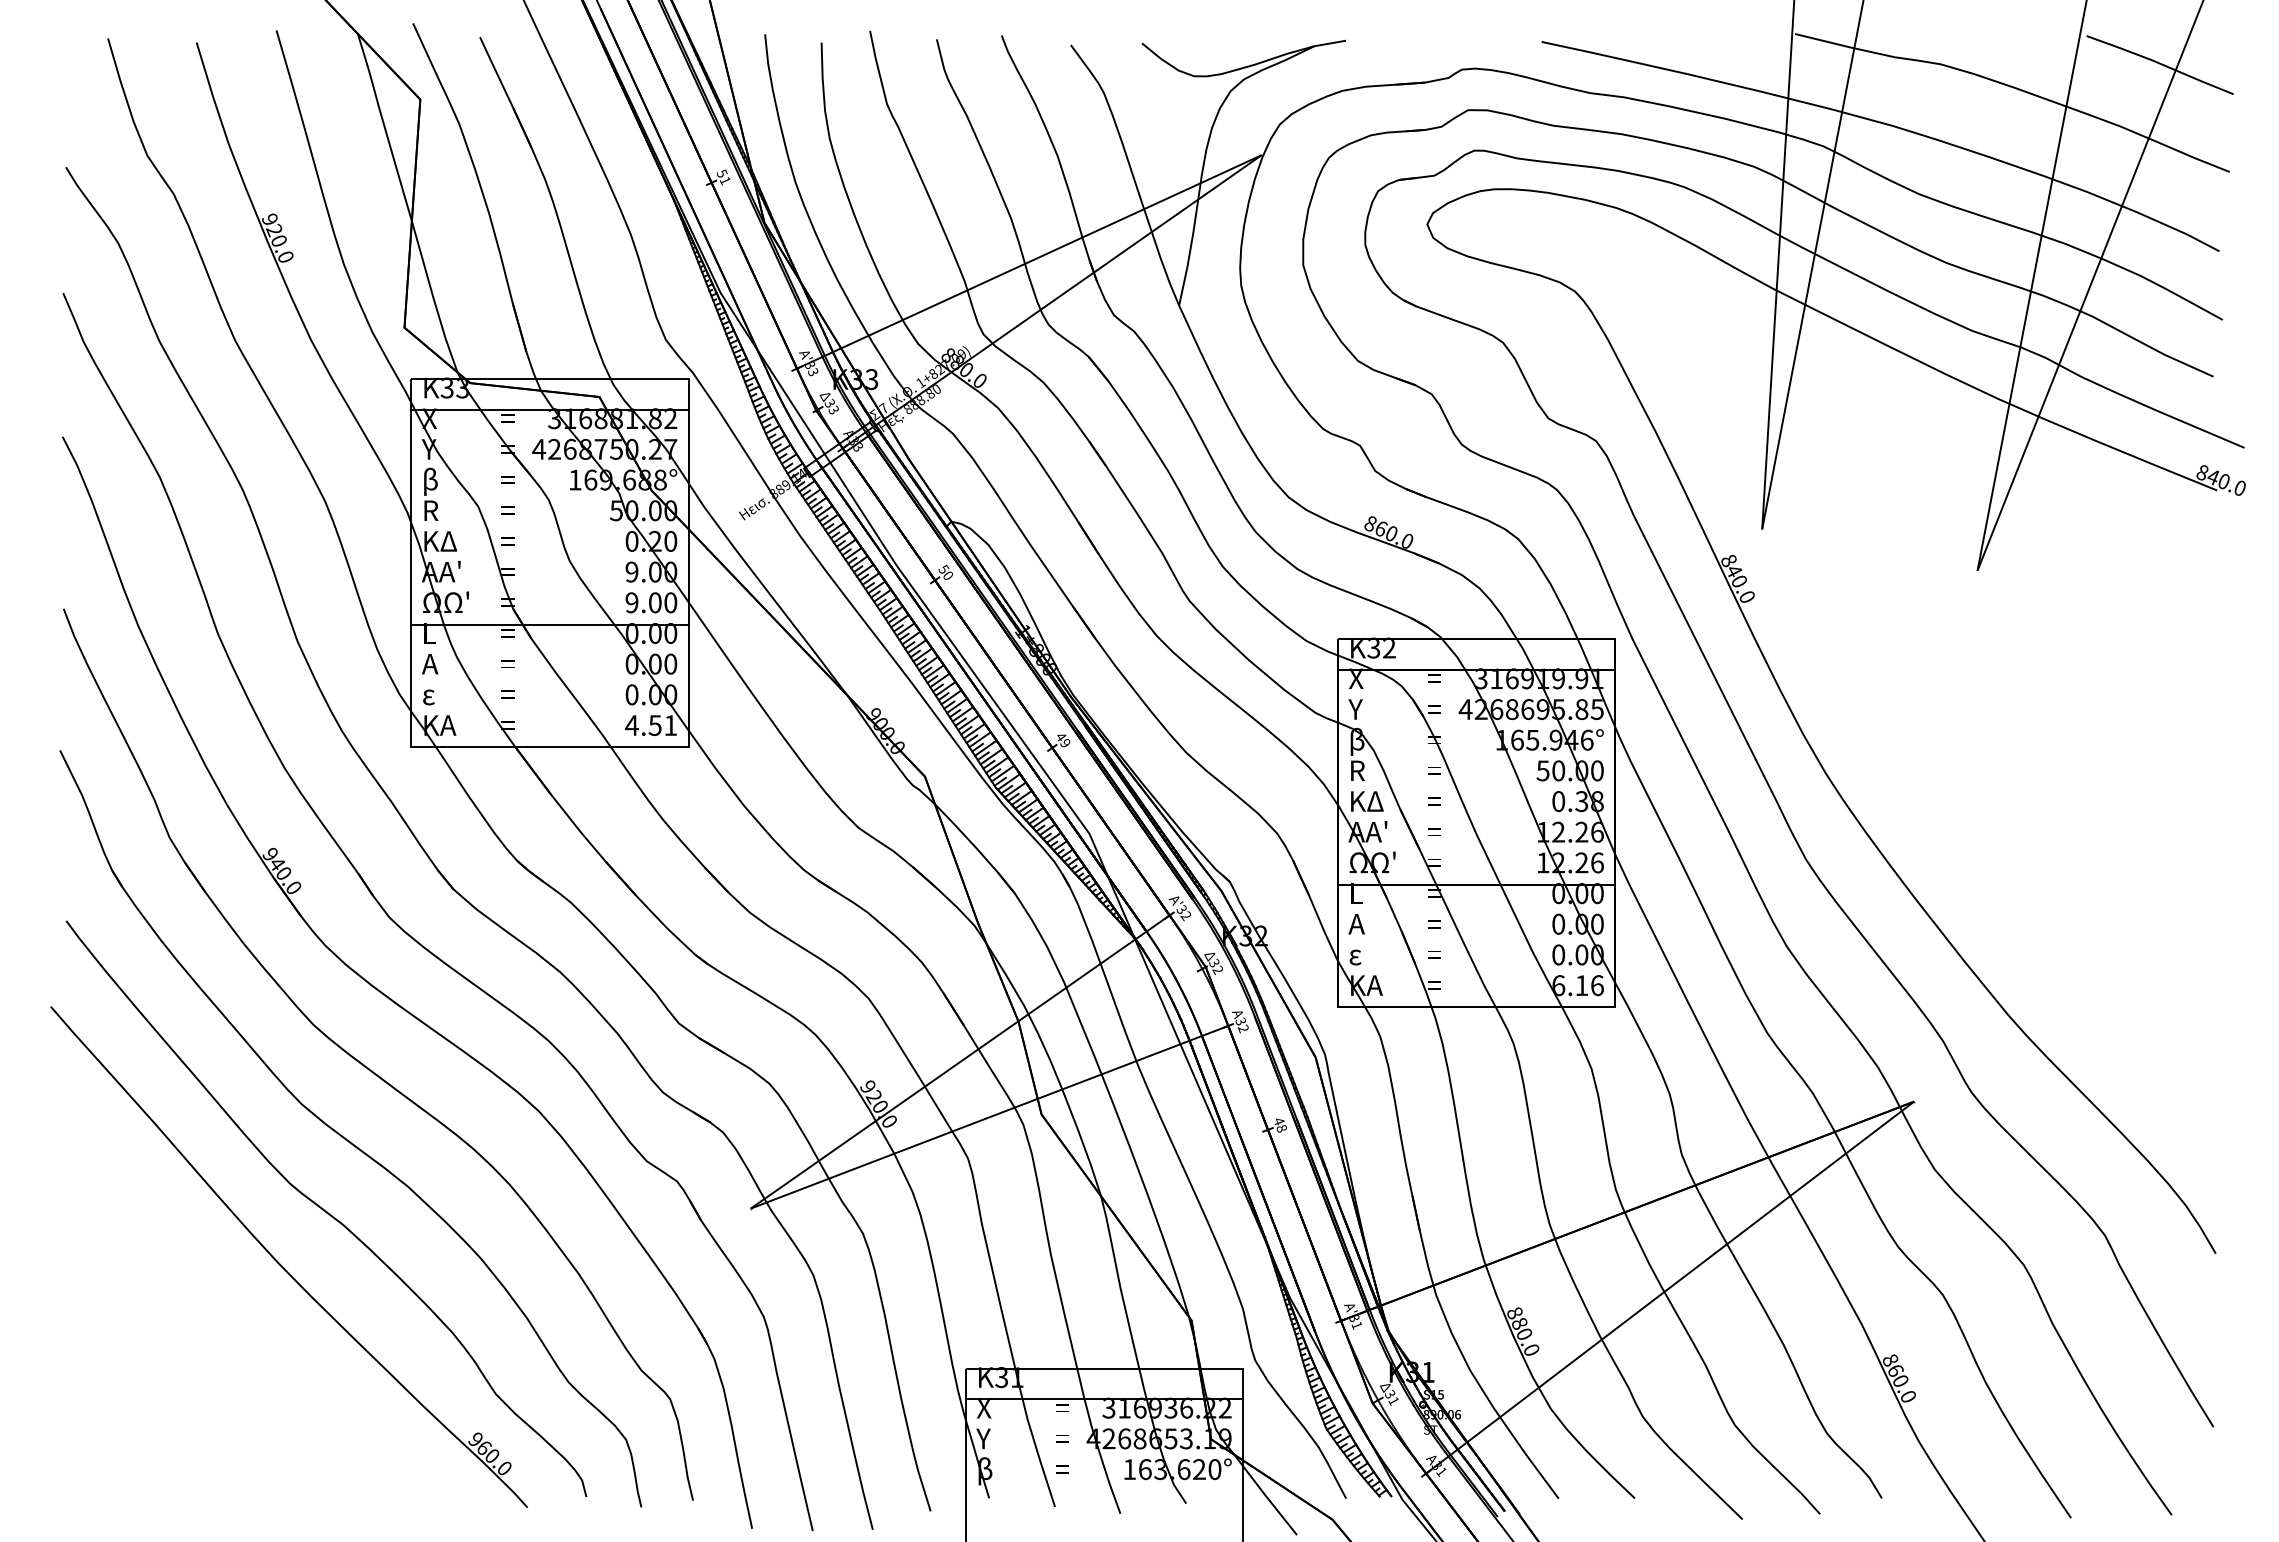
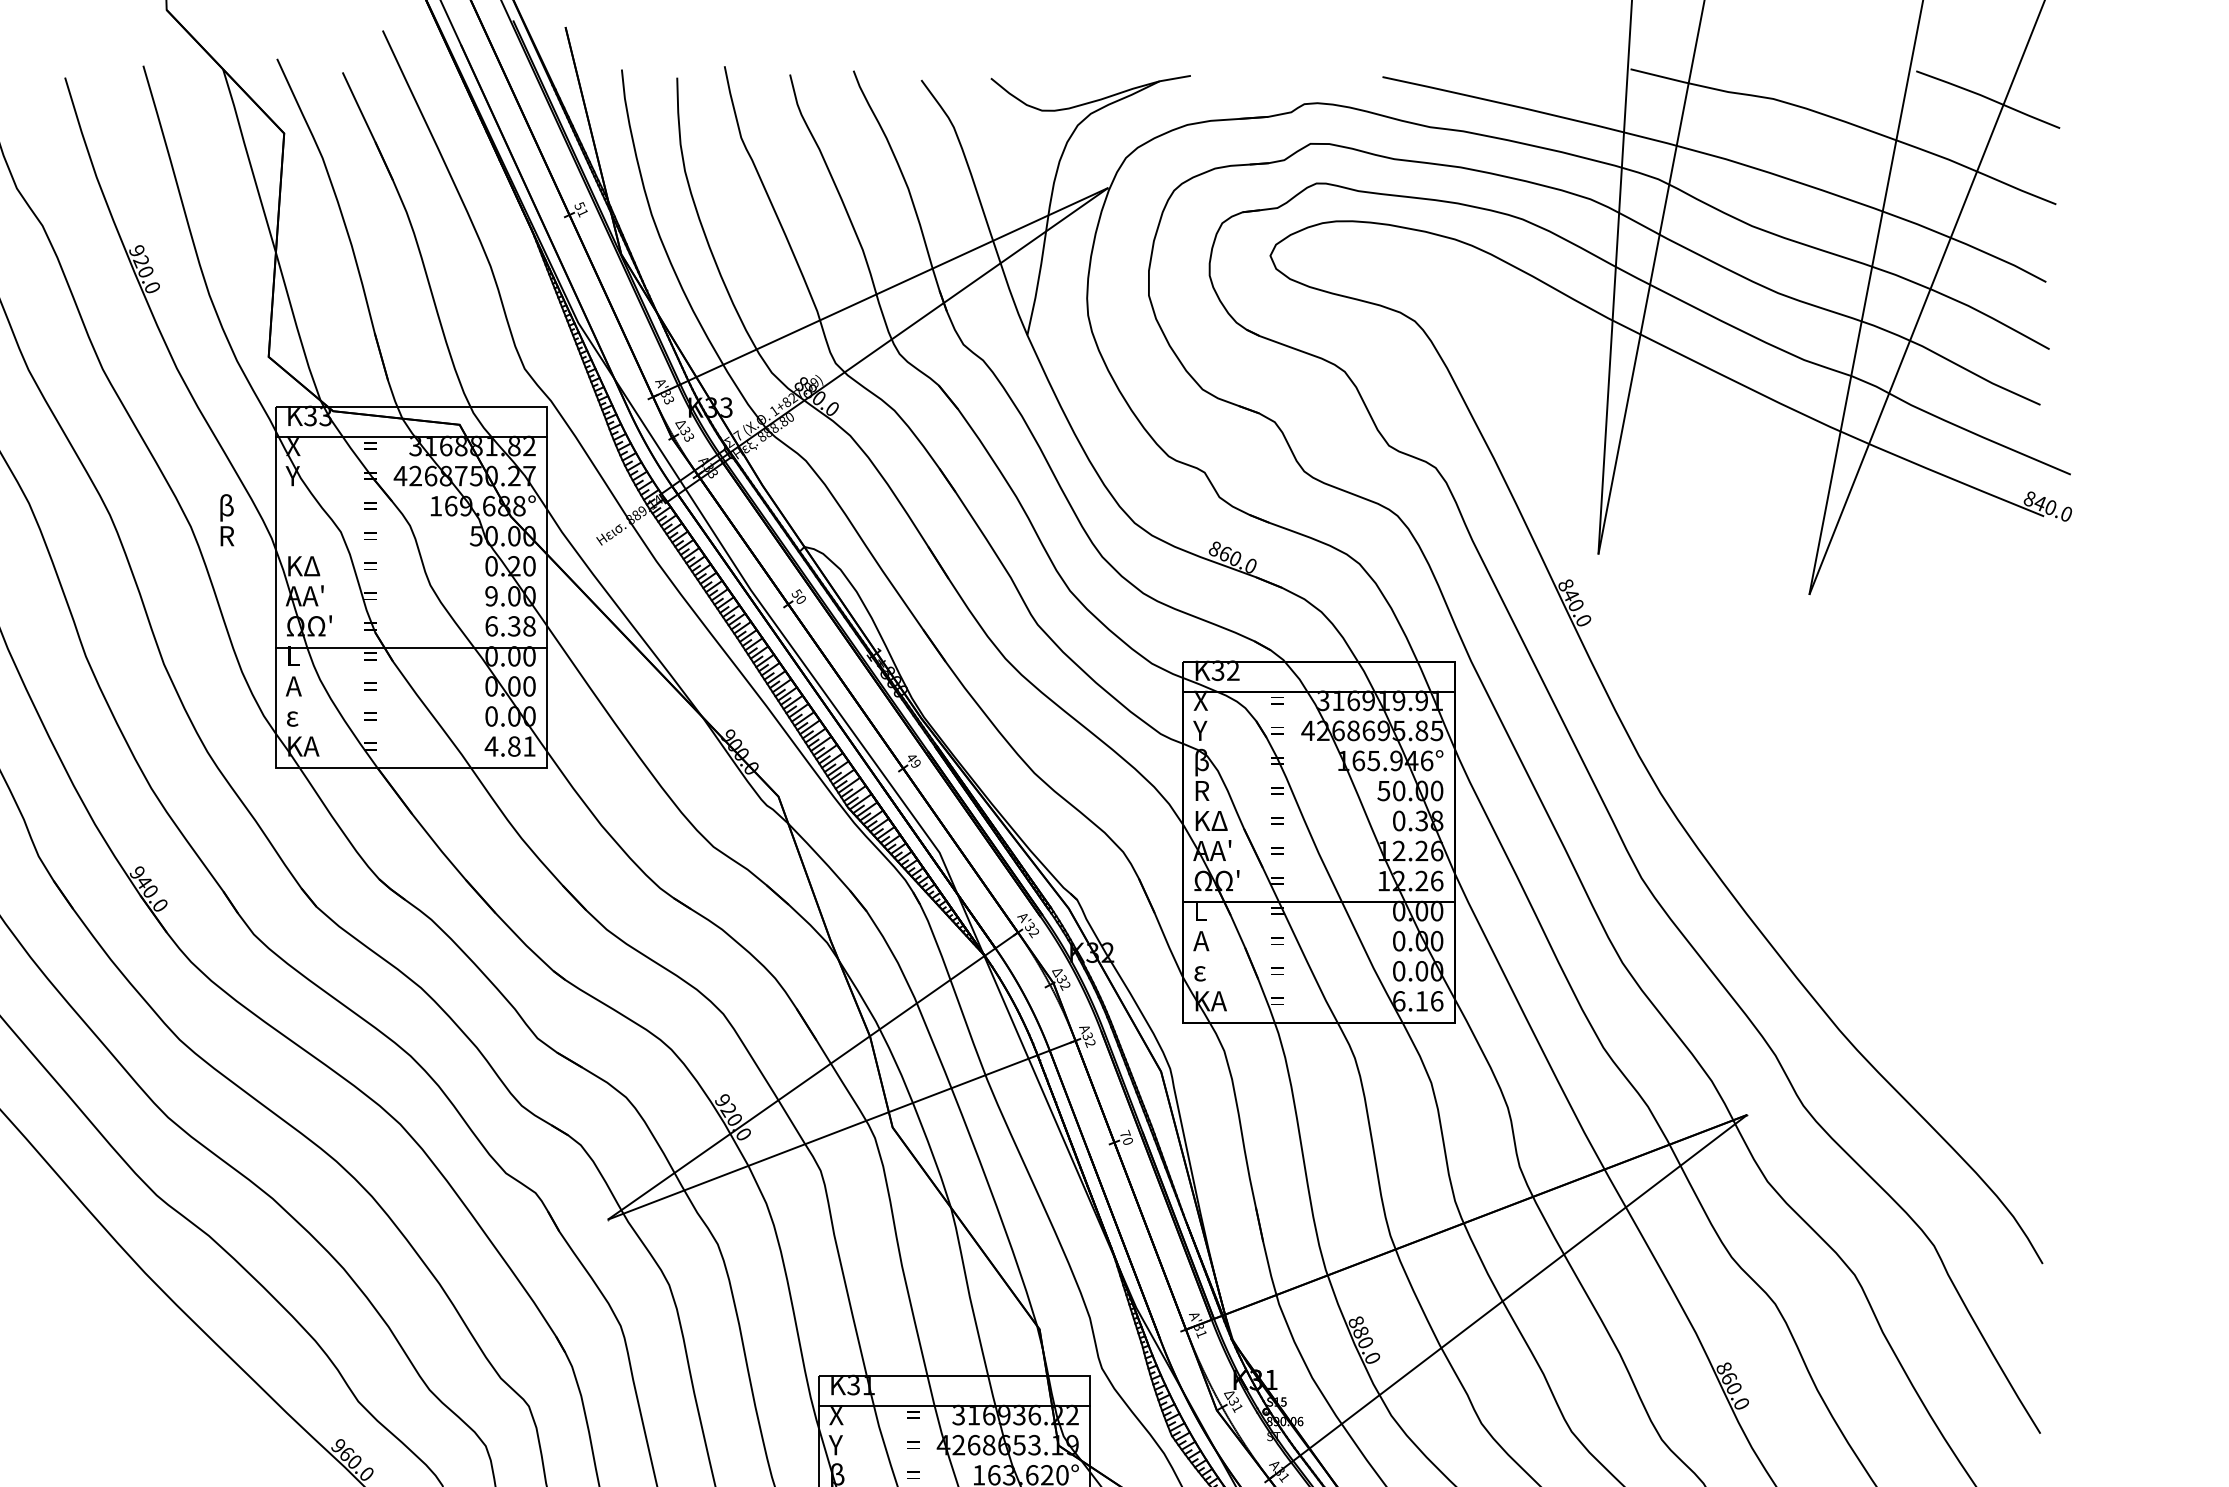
text: (431, 493) -> (227, 519), moved
text: (651, 602) -> (510, 626), 9.00 -> 6.38
text: (654, 725) -> (513, 746), 4.51 -> 4.81
text: (1280, 1124) -> (1126, 1137), 48 -> 70

